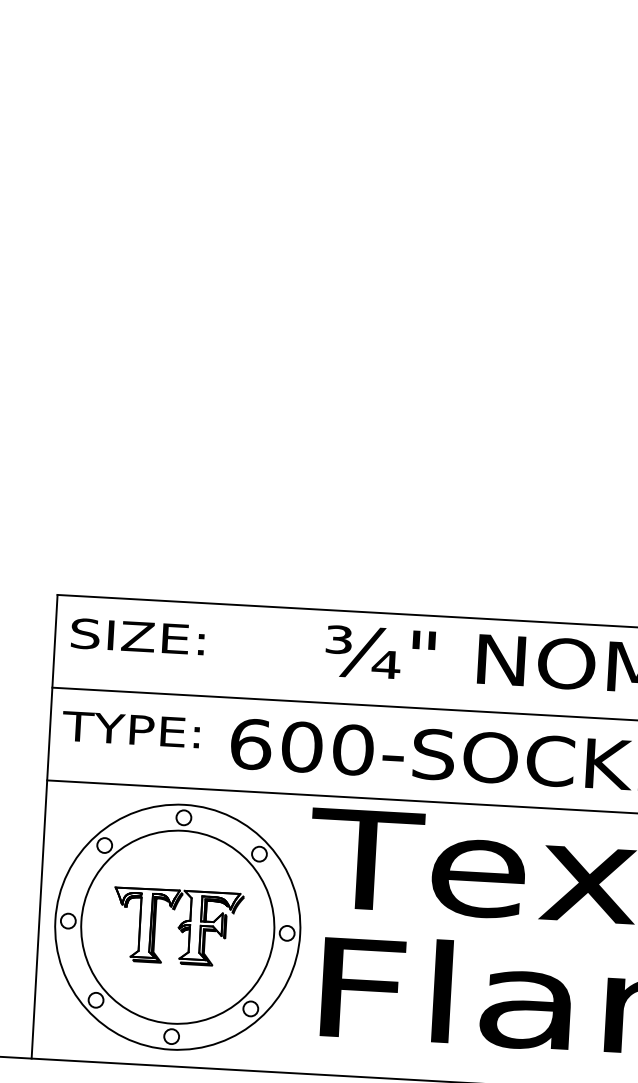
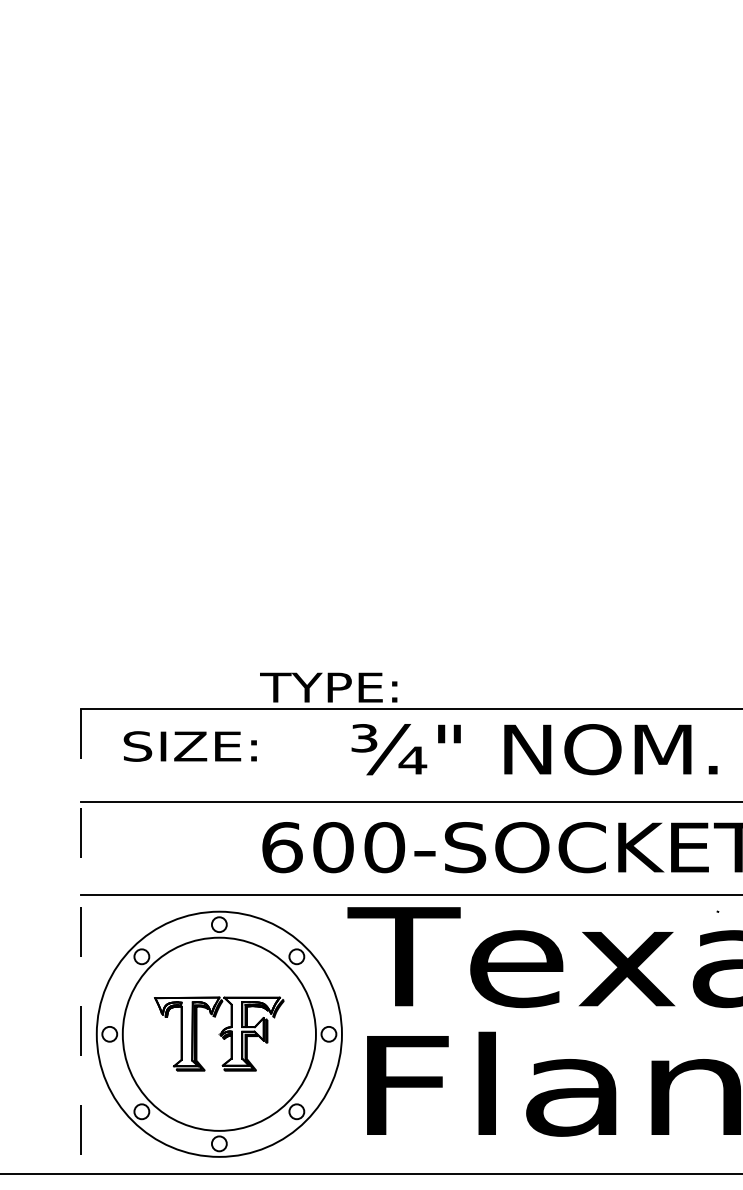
text: (137, 636) -> (189, 746), moved
text: (130, 729) -> (328, 687), moved
line: (44, 826) -> (80, 941), solid -> dashed

